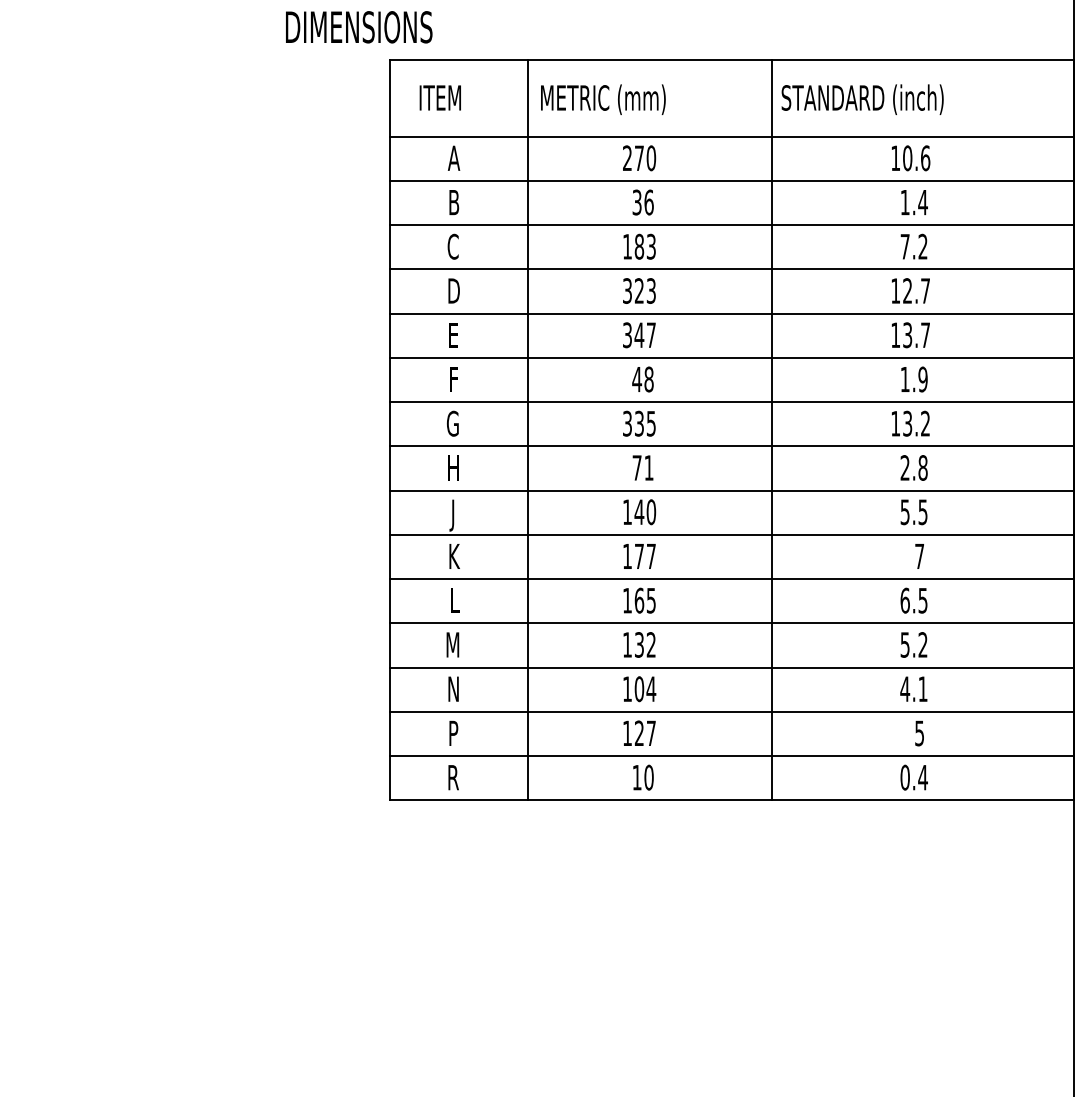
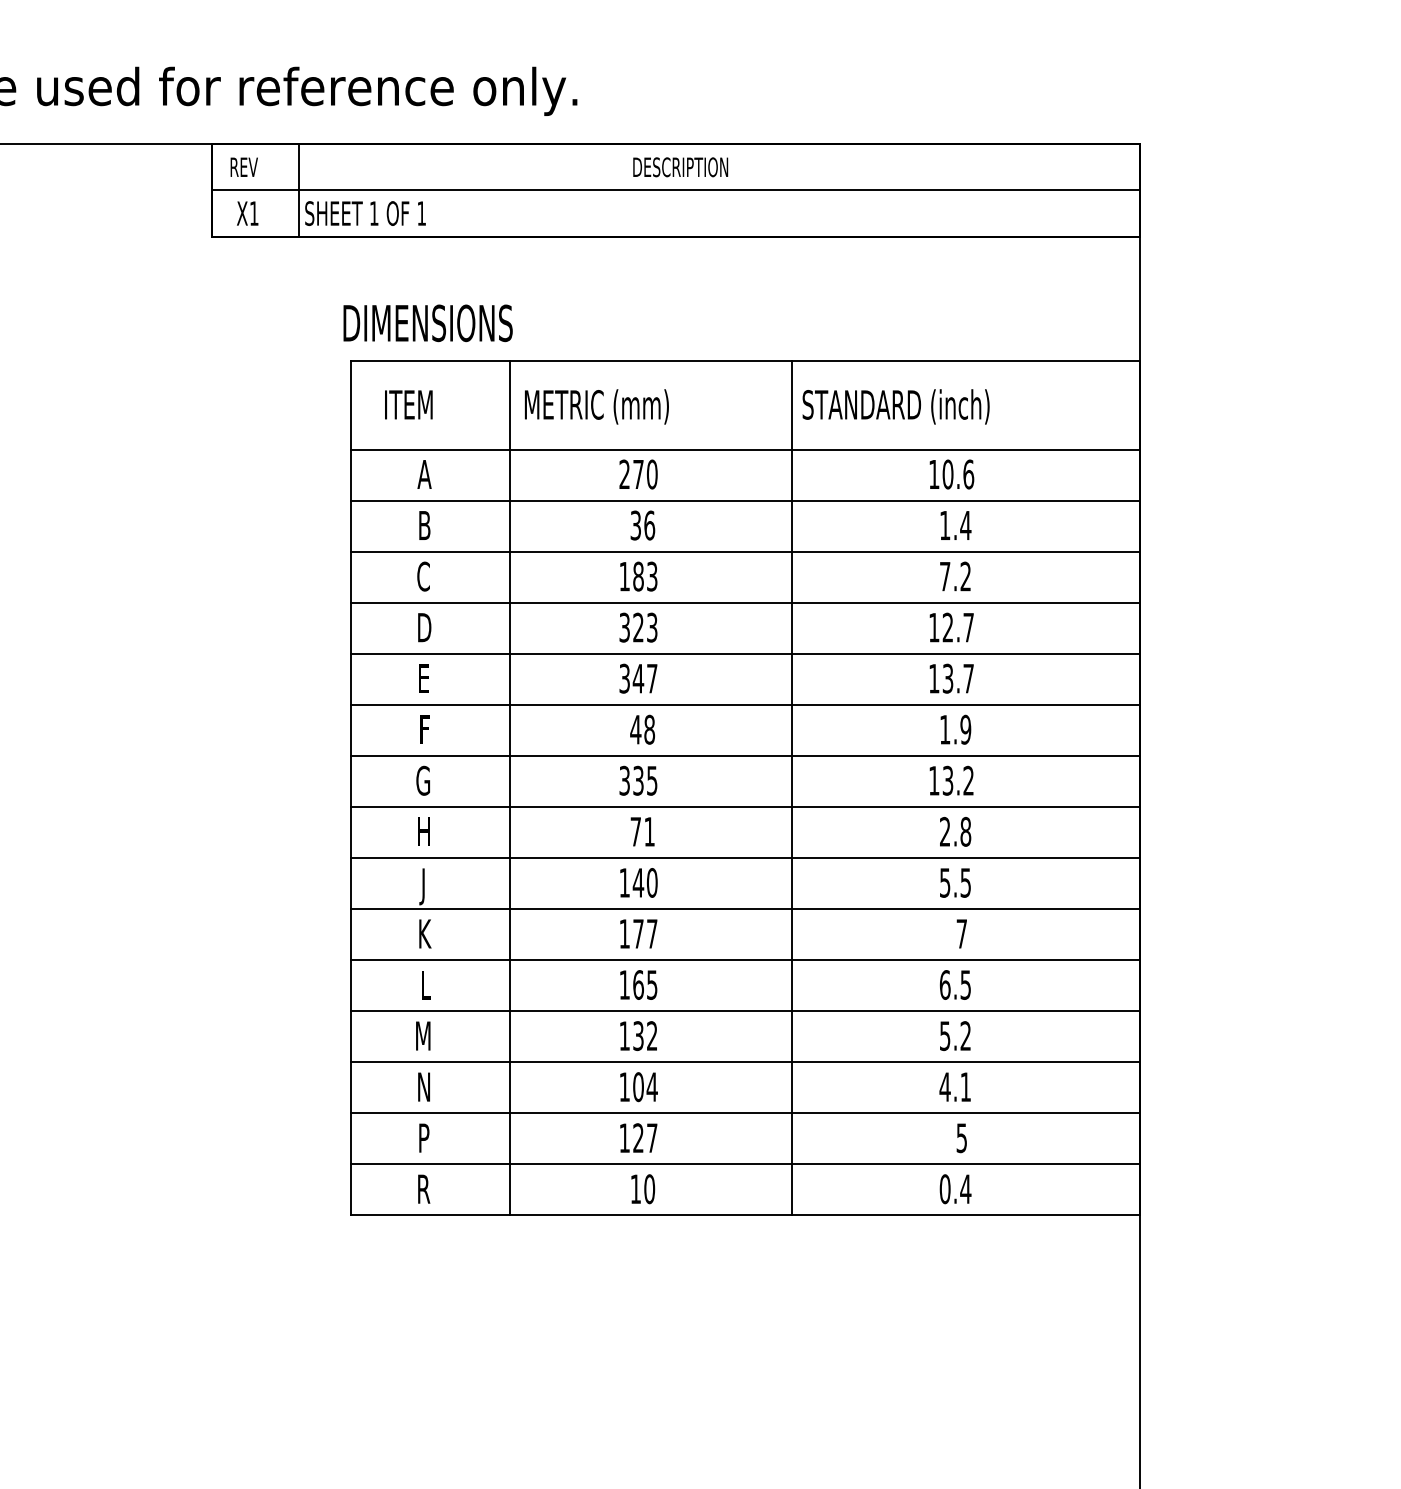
text: (358, 27) -> (427, 323), moved

